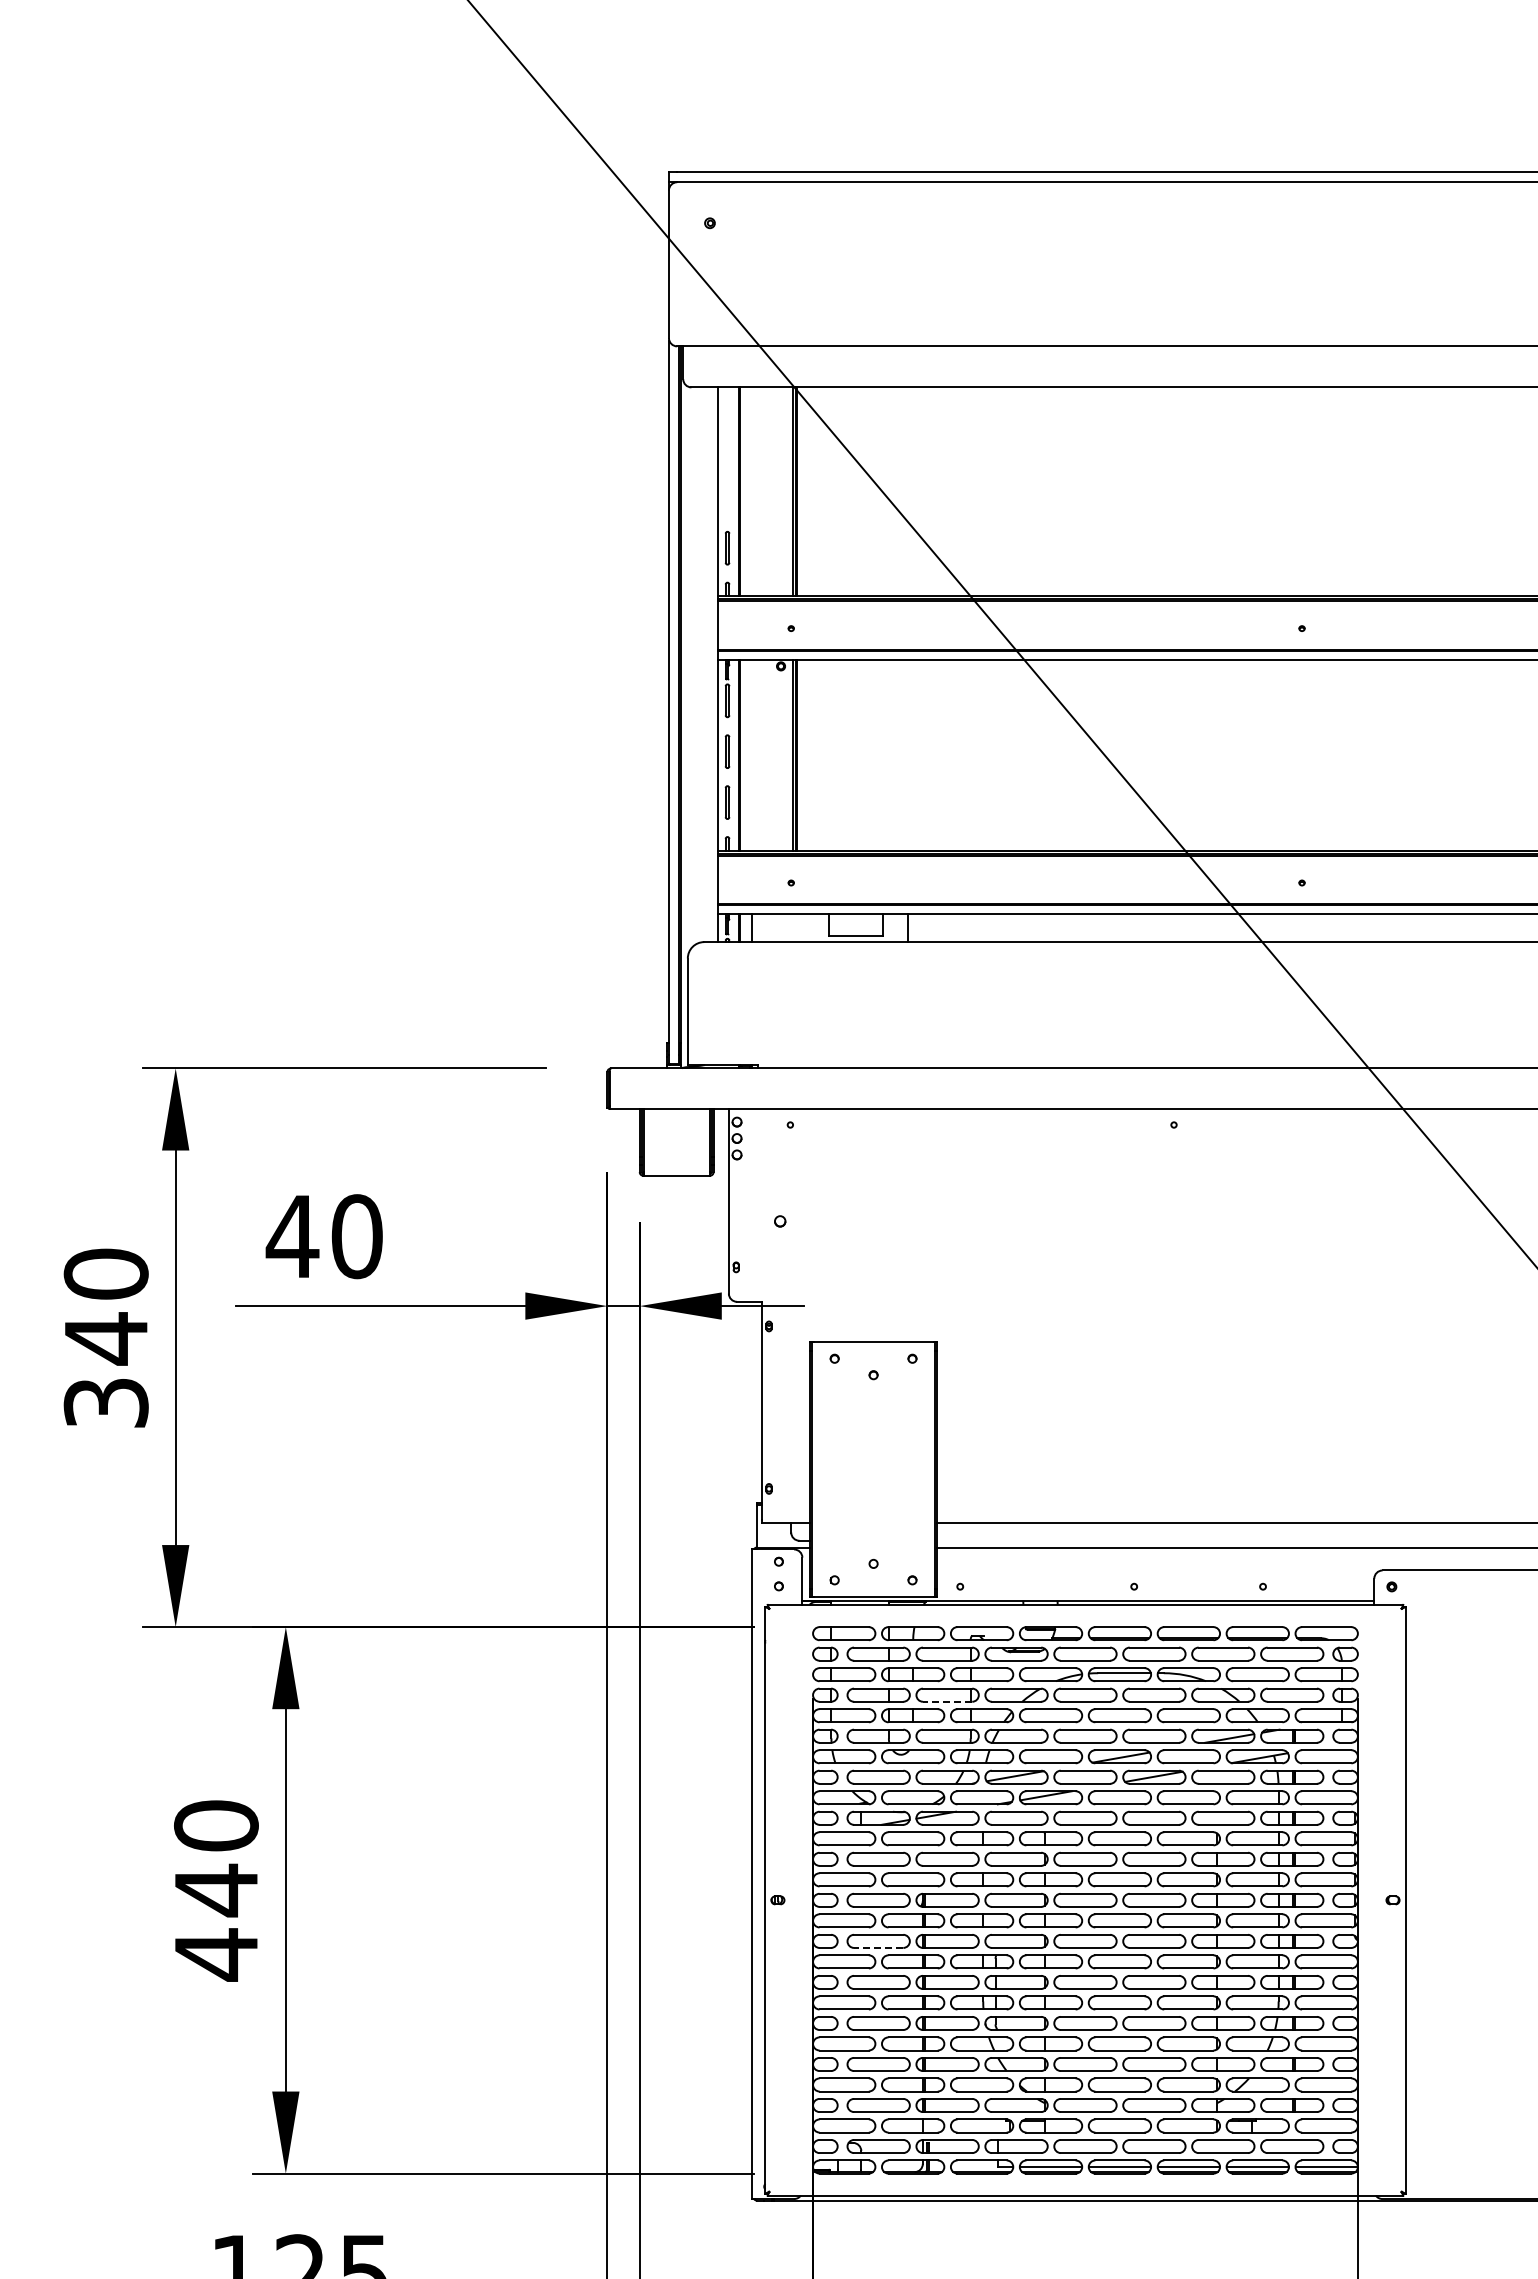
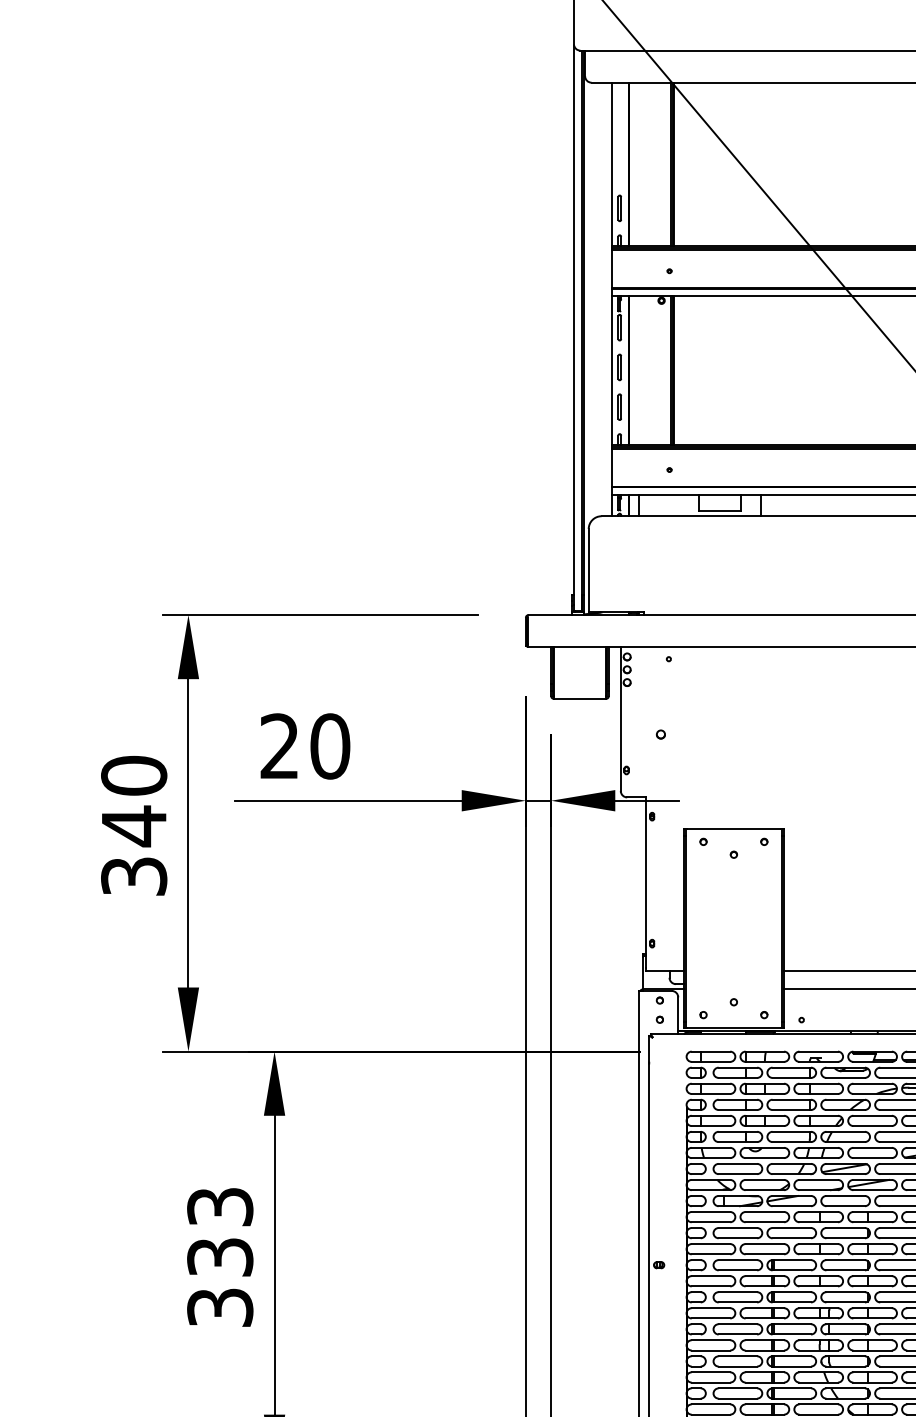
text: (292, 1235) -> (279, 745), 40 -> 20
line: (947, 1701) -> (791, 1109), dashed -> solid
text: (216, 1890) -> (220, 1257), 440 -> 333
line: (878, 1947) -> (737, 1302), dashed -> solid

